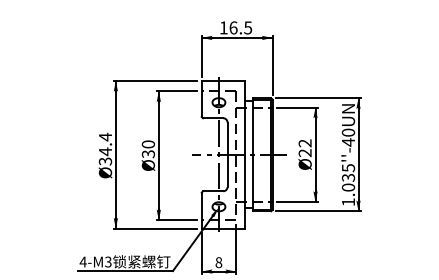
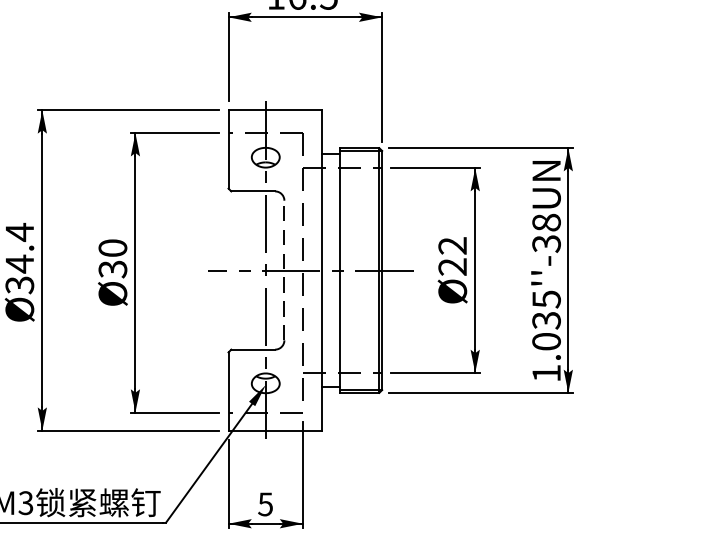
text: (348, 137) -> (546, 233), 1.035''-40UN -> 1.035''-38UN
line: (227, 154) -> (284, 269), solid -> dashed
text: (218, 262) -> (264, 504), 8 -> 5

